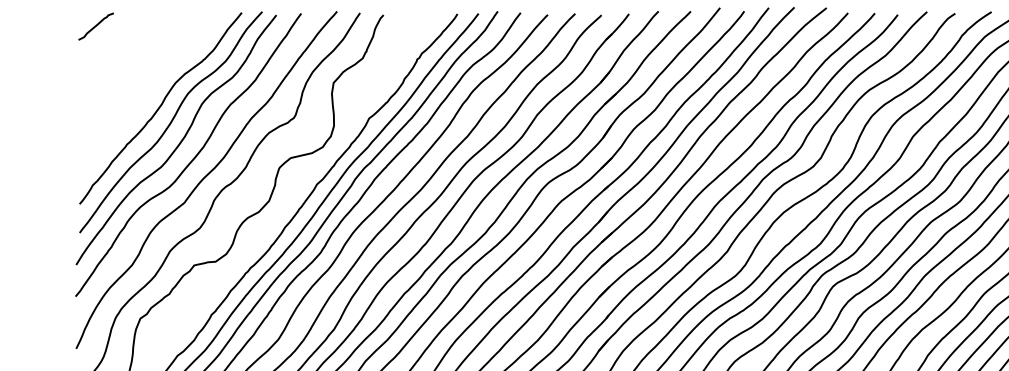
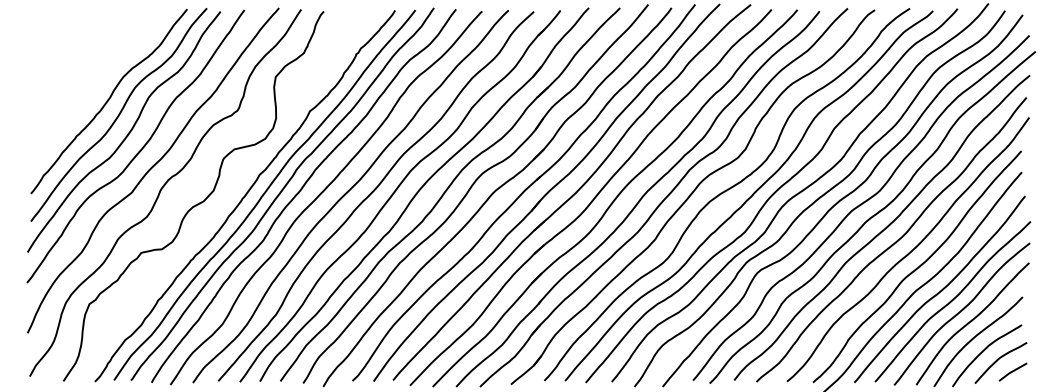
curve: (95, 26) -> (46, 22), removed

